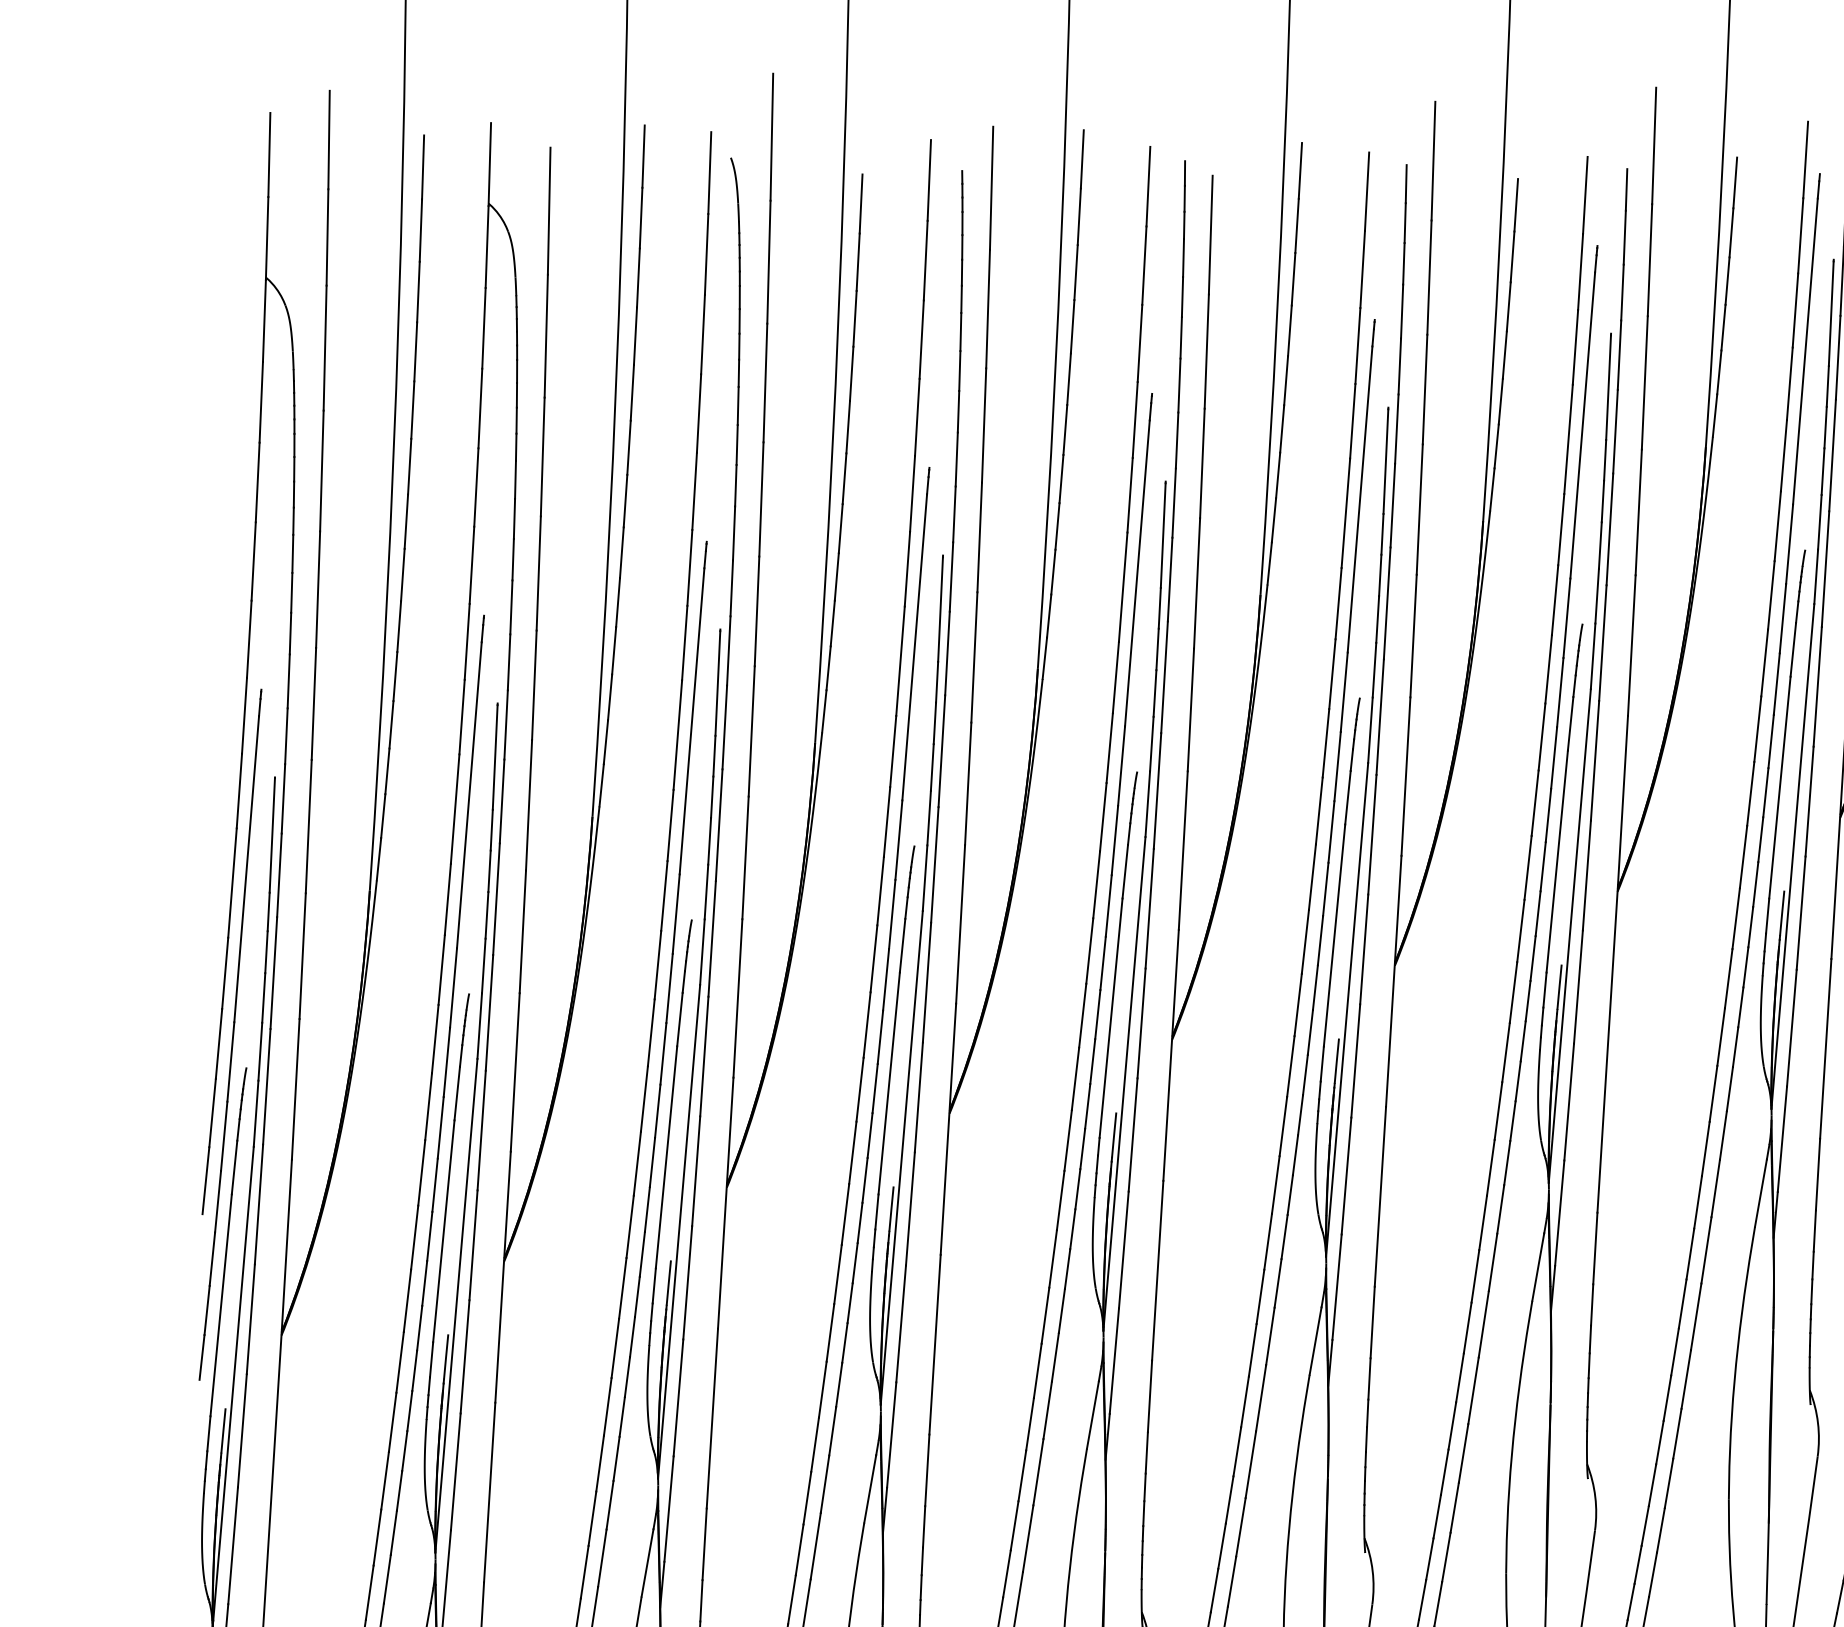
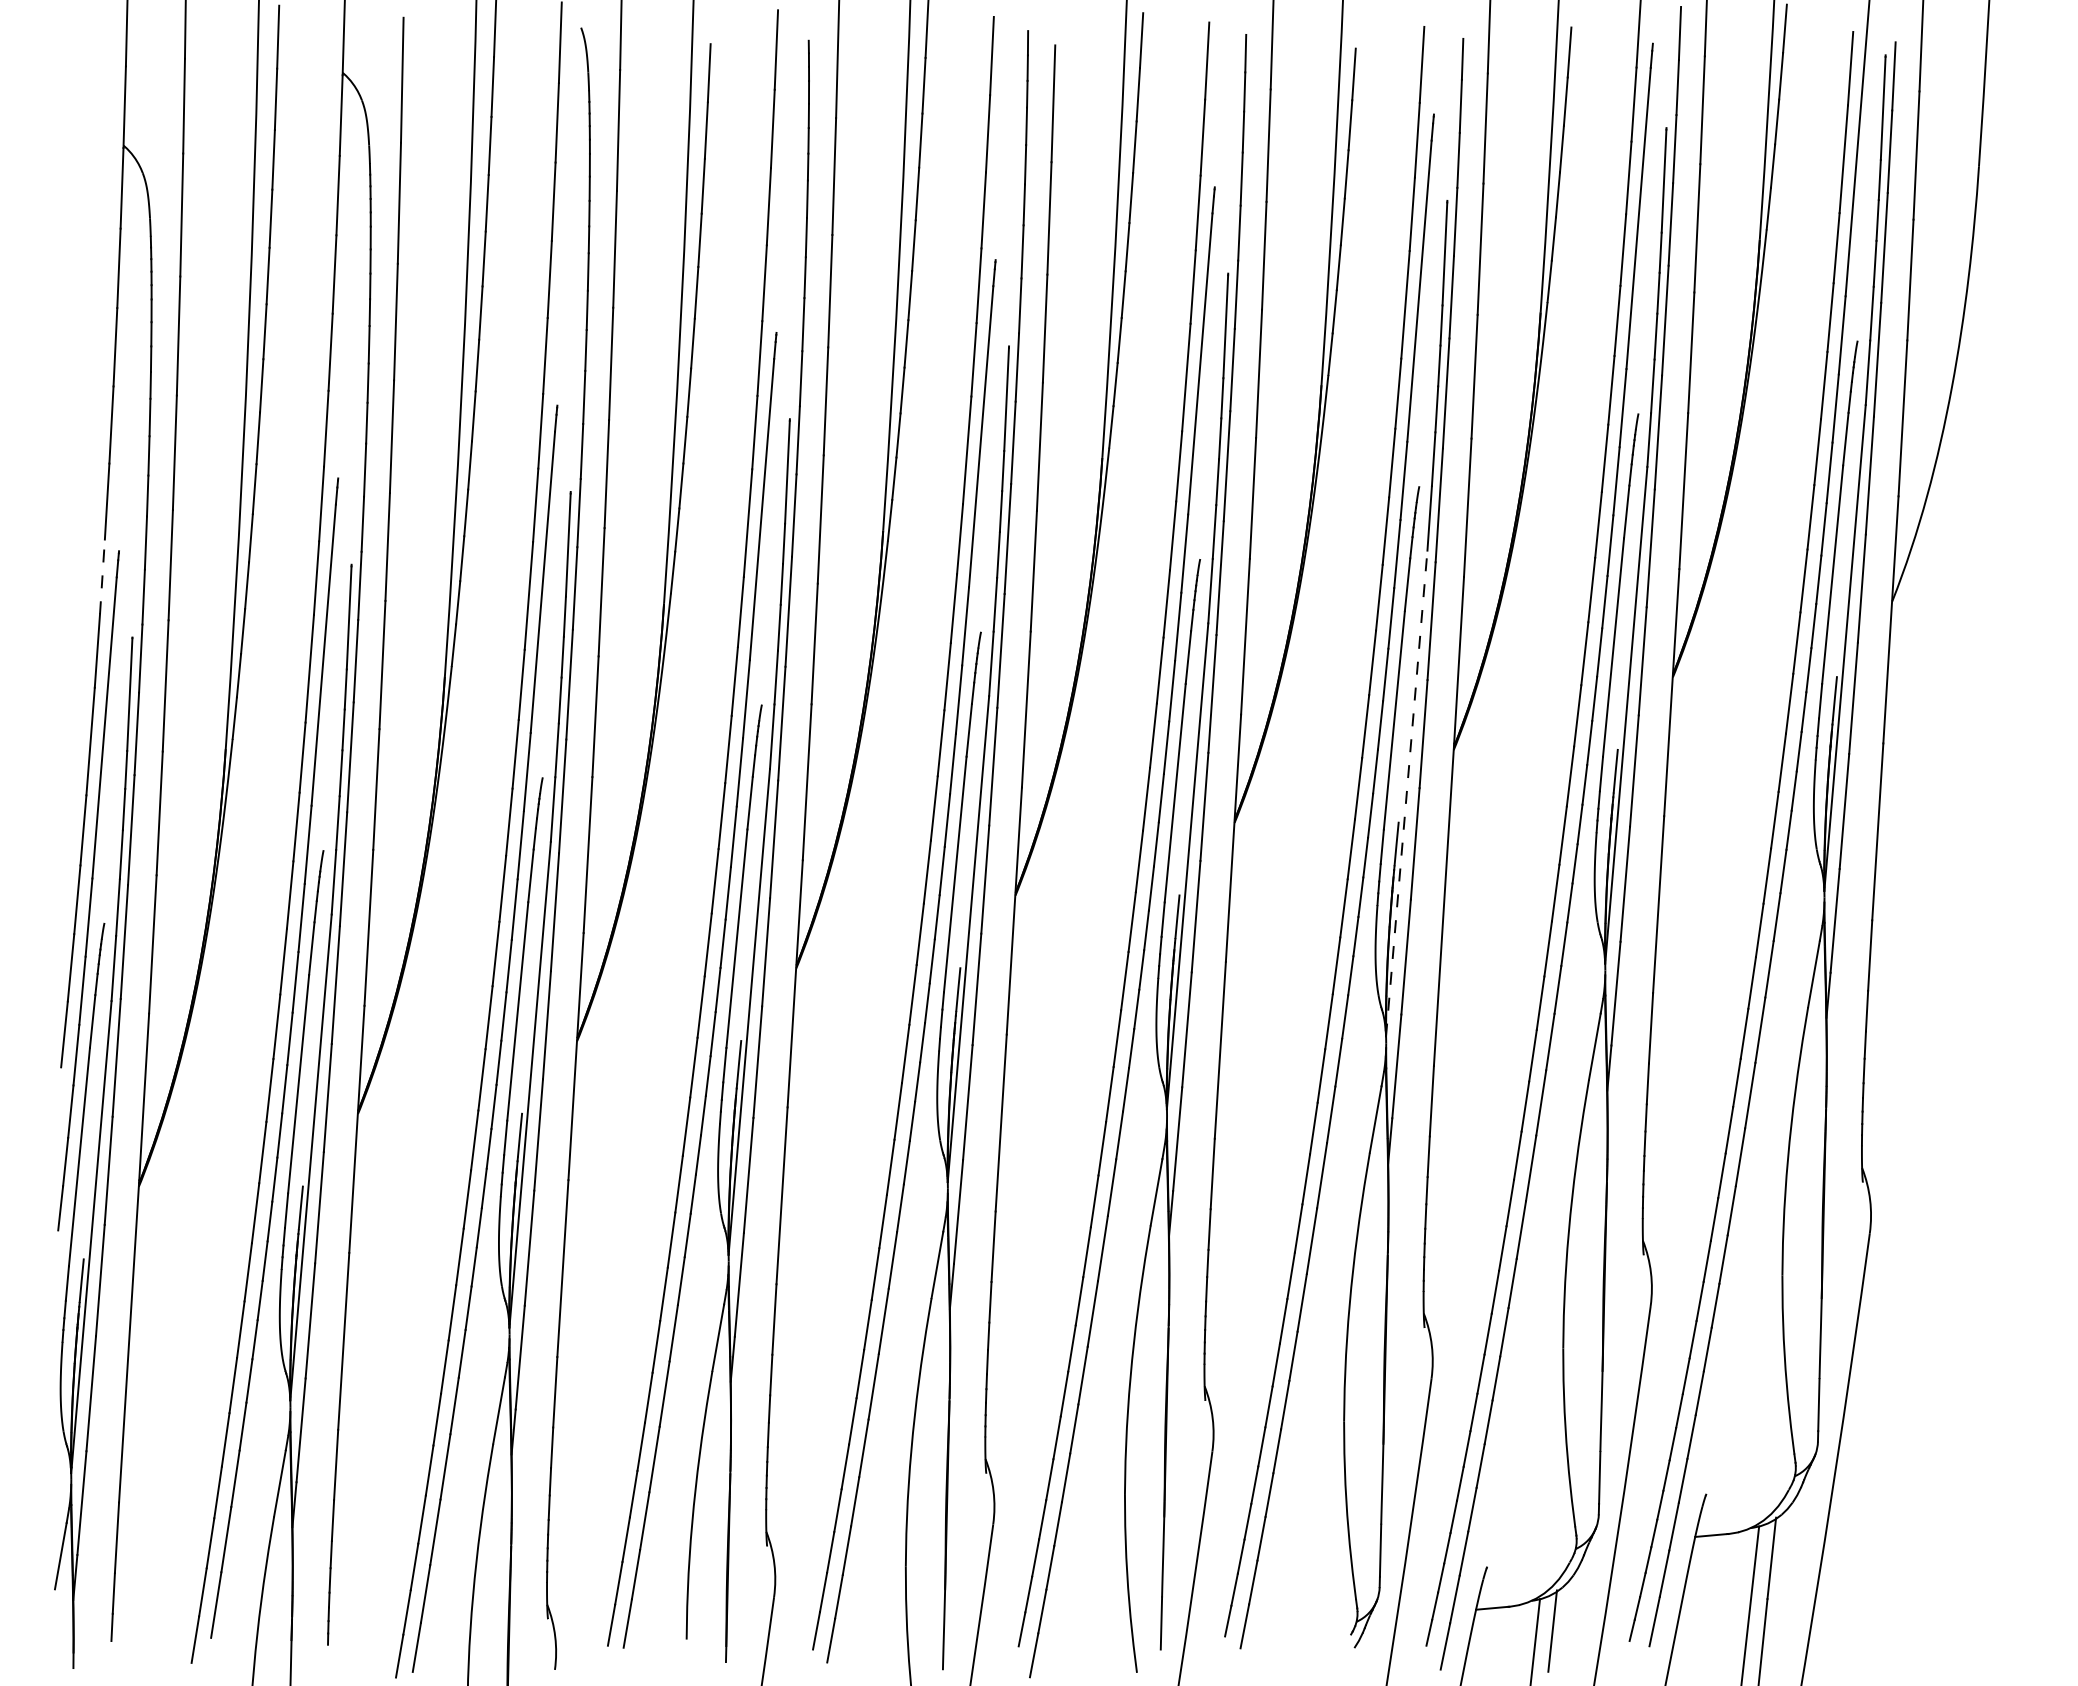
line: (244, 715) -> (102, 576), solid -> dashed
line: (1569, 935) -> (1406, 793), solid -> dashed

